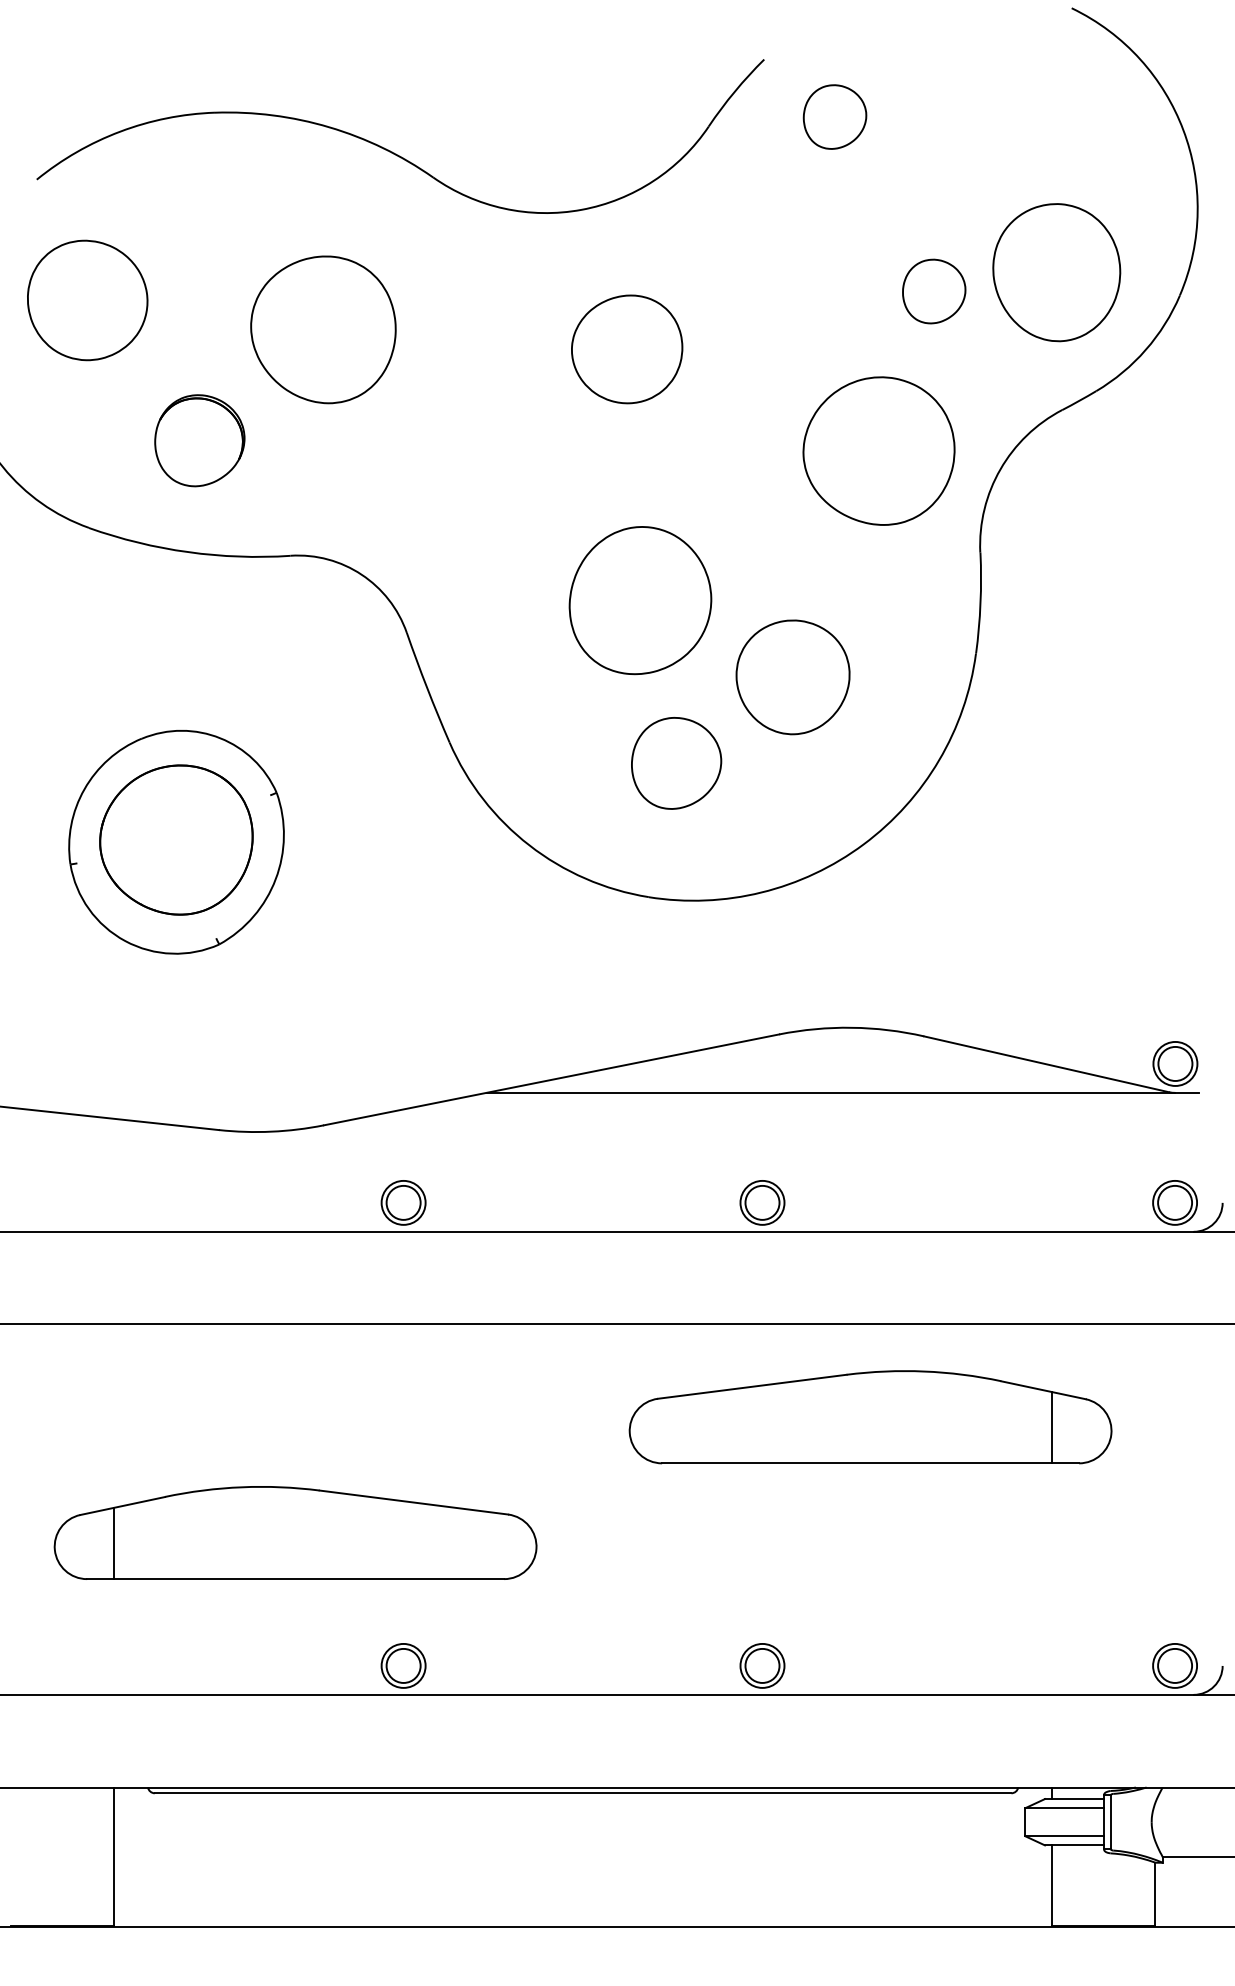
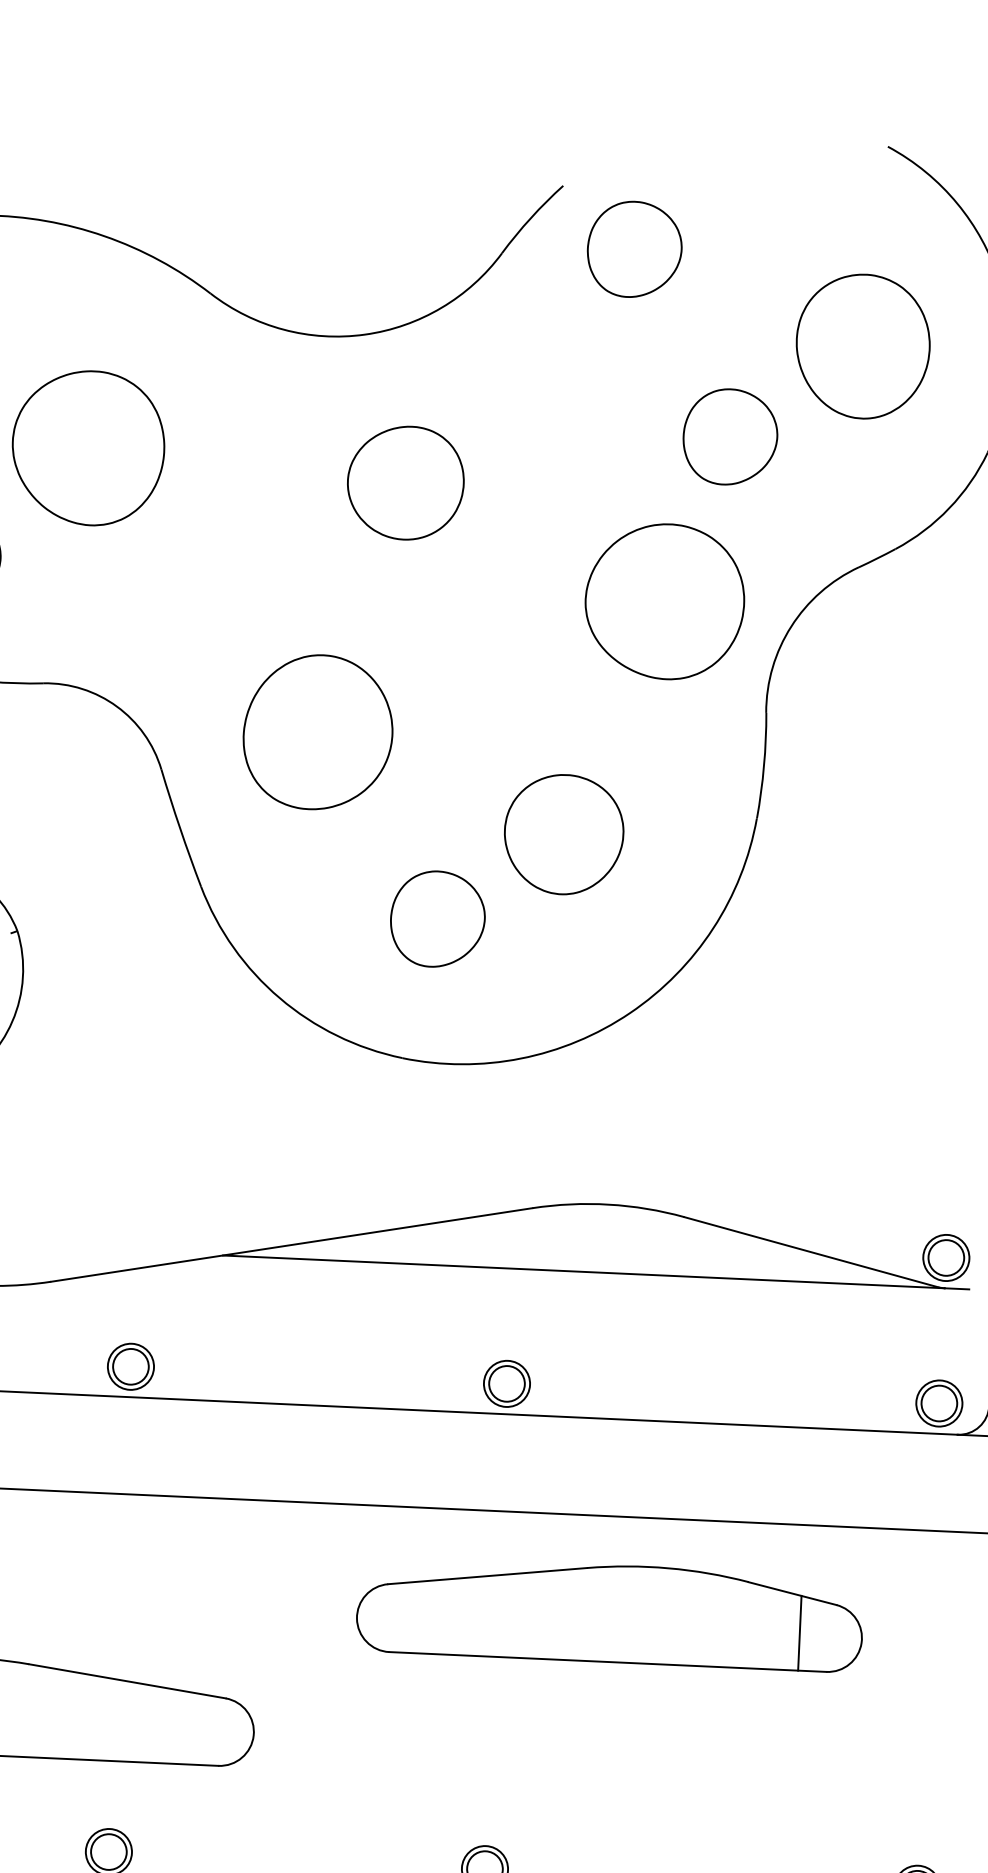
part: (834, 116) -> (634, 248), size x1.43
part: (1056, 272) -> (862, 346), moved
part: (933, 291) -> (729, 436), size x1.43
part: (640, 600) -> (318, 732), moved

